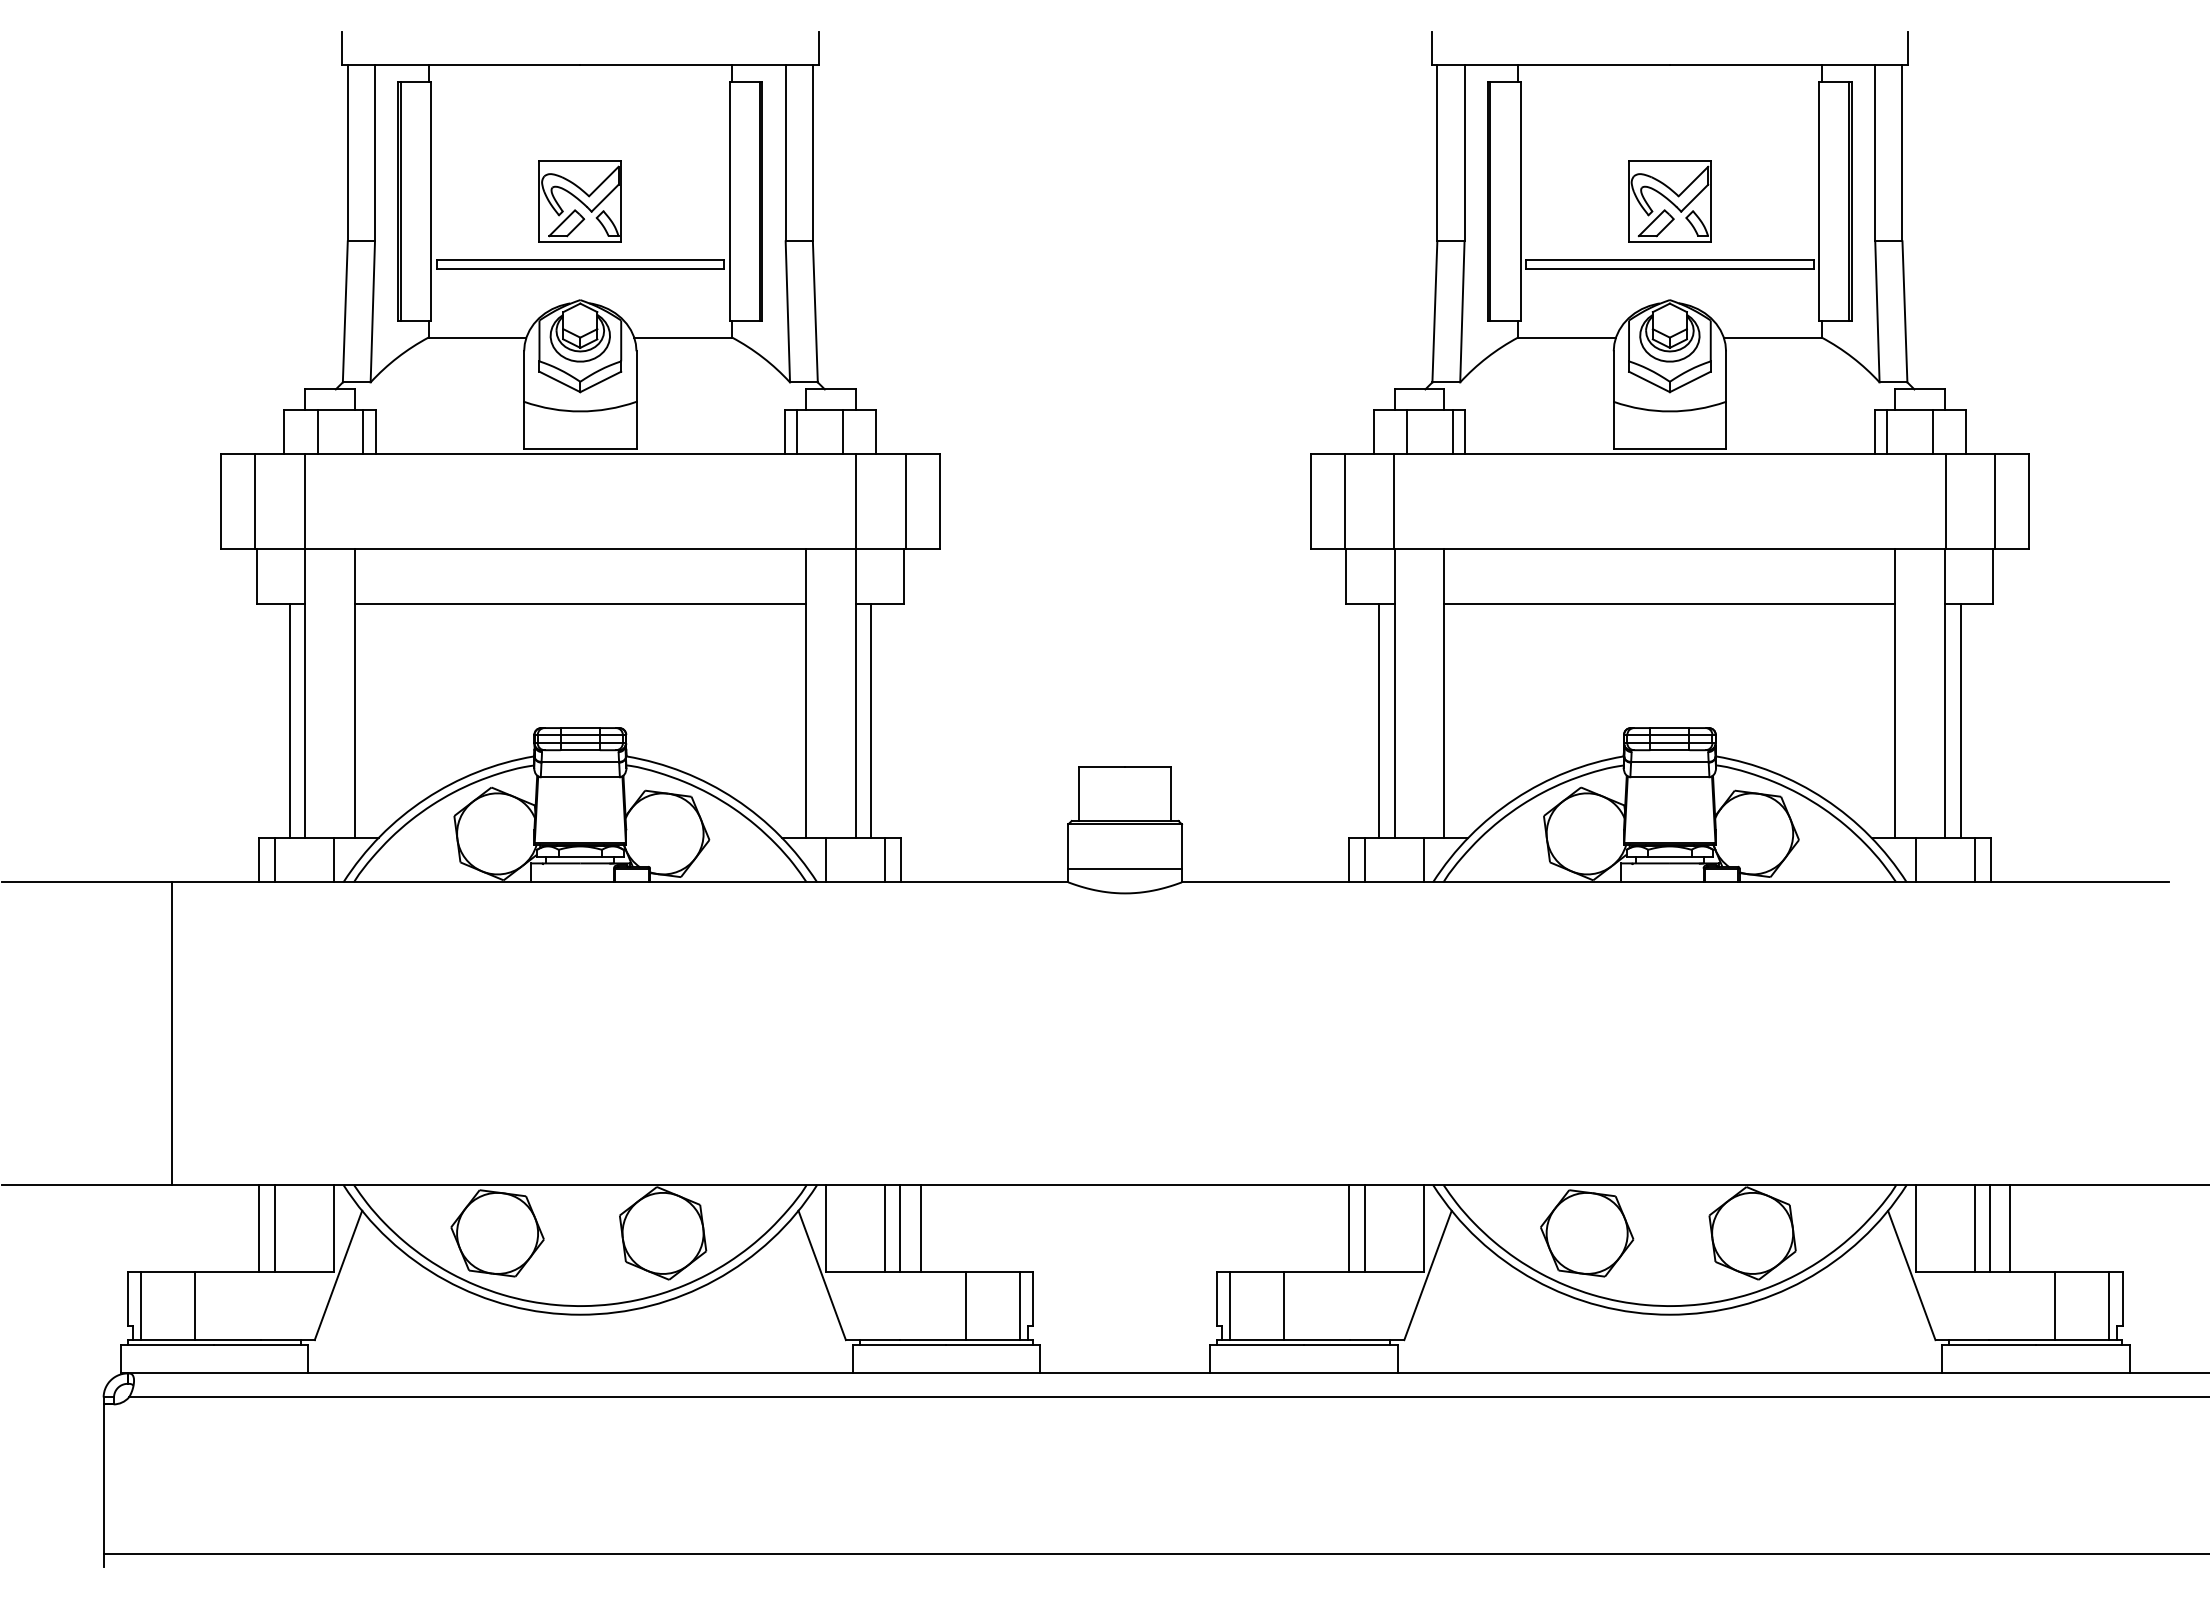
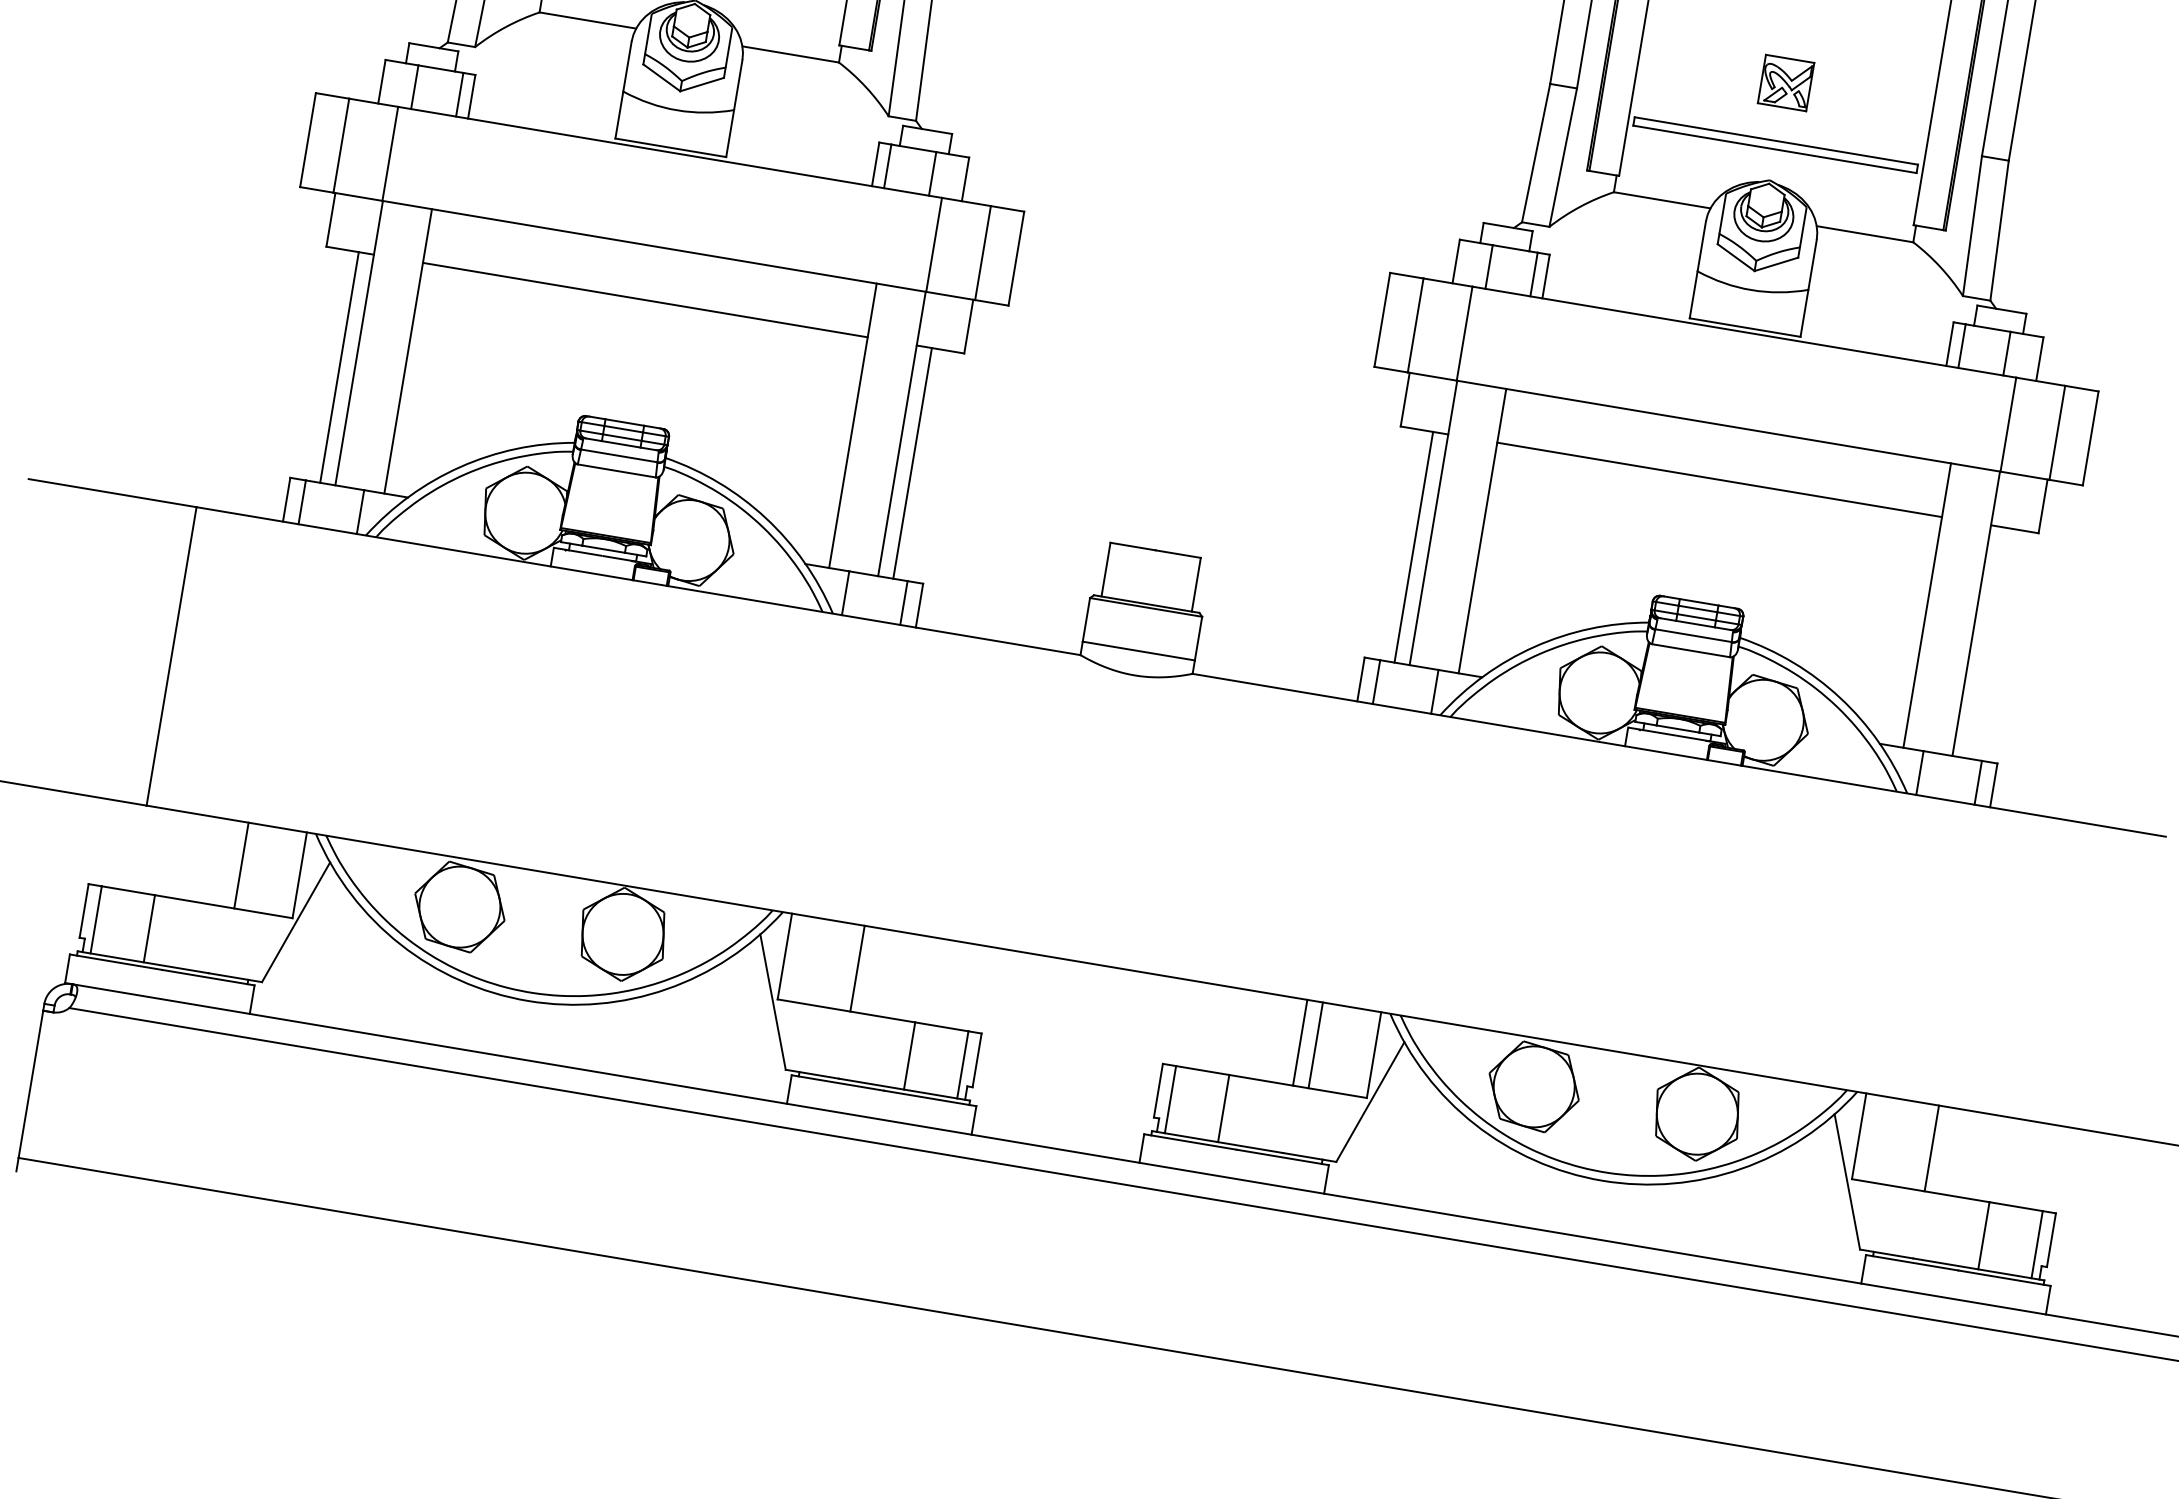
part: (1669, 201) -> (1785, 83), size x0.6
line: (1960, 720) -> (1986, 642), removed
line: (259, 1228) -> (225, 862), removed
line: (885, 1228) -> (843, 966), removed
line: (920, 1228) -> (877, 972), removed
line: (1975, 1228) -> (1917, 1146), removed
line: (2010, 1228) -> (1952, 1151), removed

